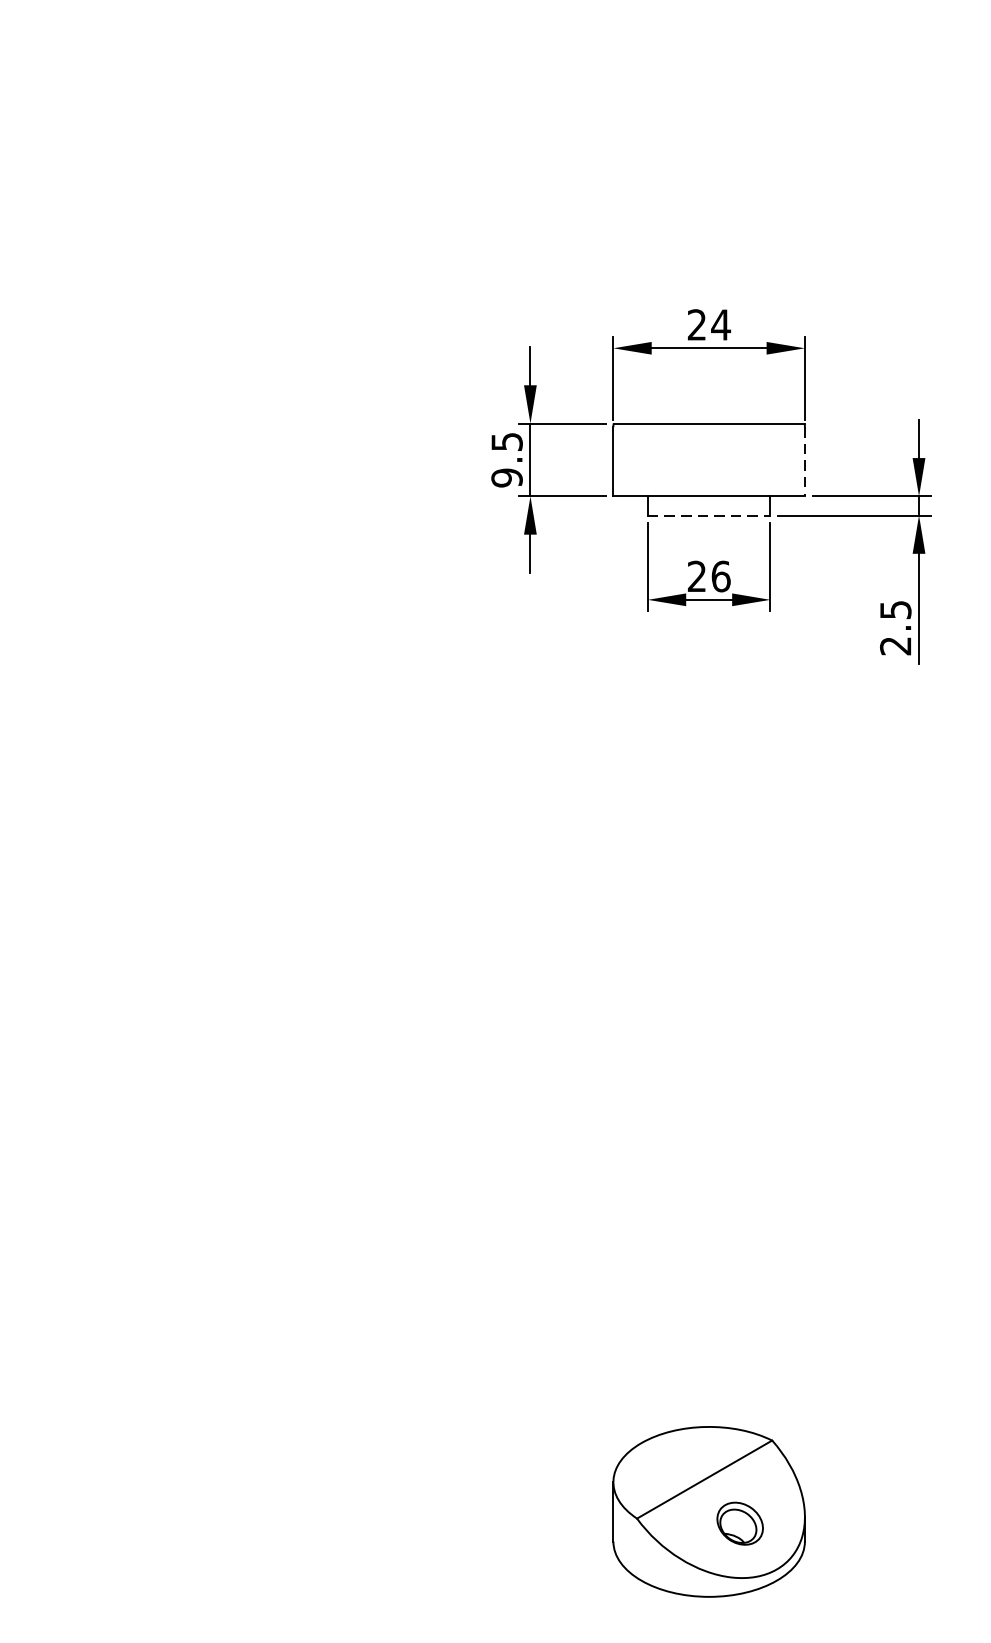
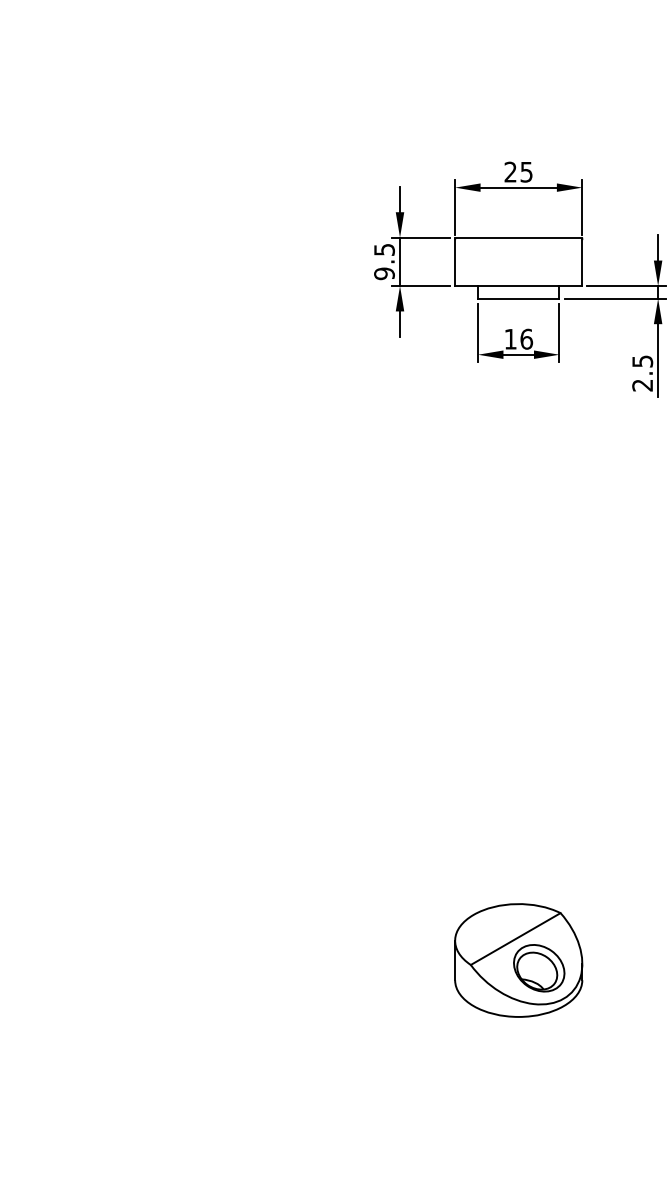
text: (720, 325) -> (526, 172), 24 -> 25
line: (805, 462) -> (582, 263), dashed -> solid
line: (708, 515) -> (518, 298), dashed -> solid
text: (696, 575) -> (510, 338), 26 -> 16
part: (740, 1523) -> (539, 968), size x1.67

